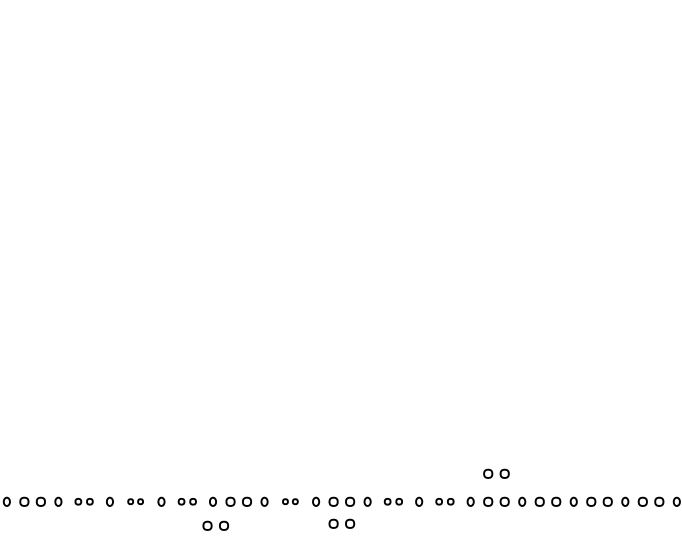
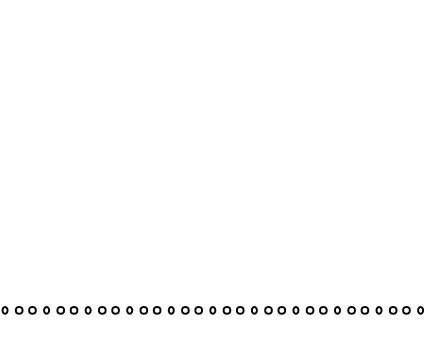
part: (496, 473) -> (399, 287), removed
part: (83, 501) -> (66, 310), size x1.43
part: (135, 501) -> (108, 310), size x1.67
part: (187, 501) -> (150, 310), size x1.43
part: (290, 501) -> (233, 310), size x1.67
part: (393, 501) -> (316, 310), size x1.43
part: (444, 501) -> (357, 310), size x1.43
part: (341, 523) -> (274, 327), removed
part: (215, 525) -> (173, 329), removed

